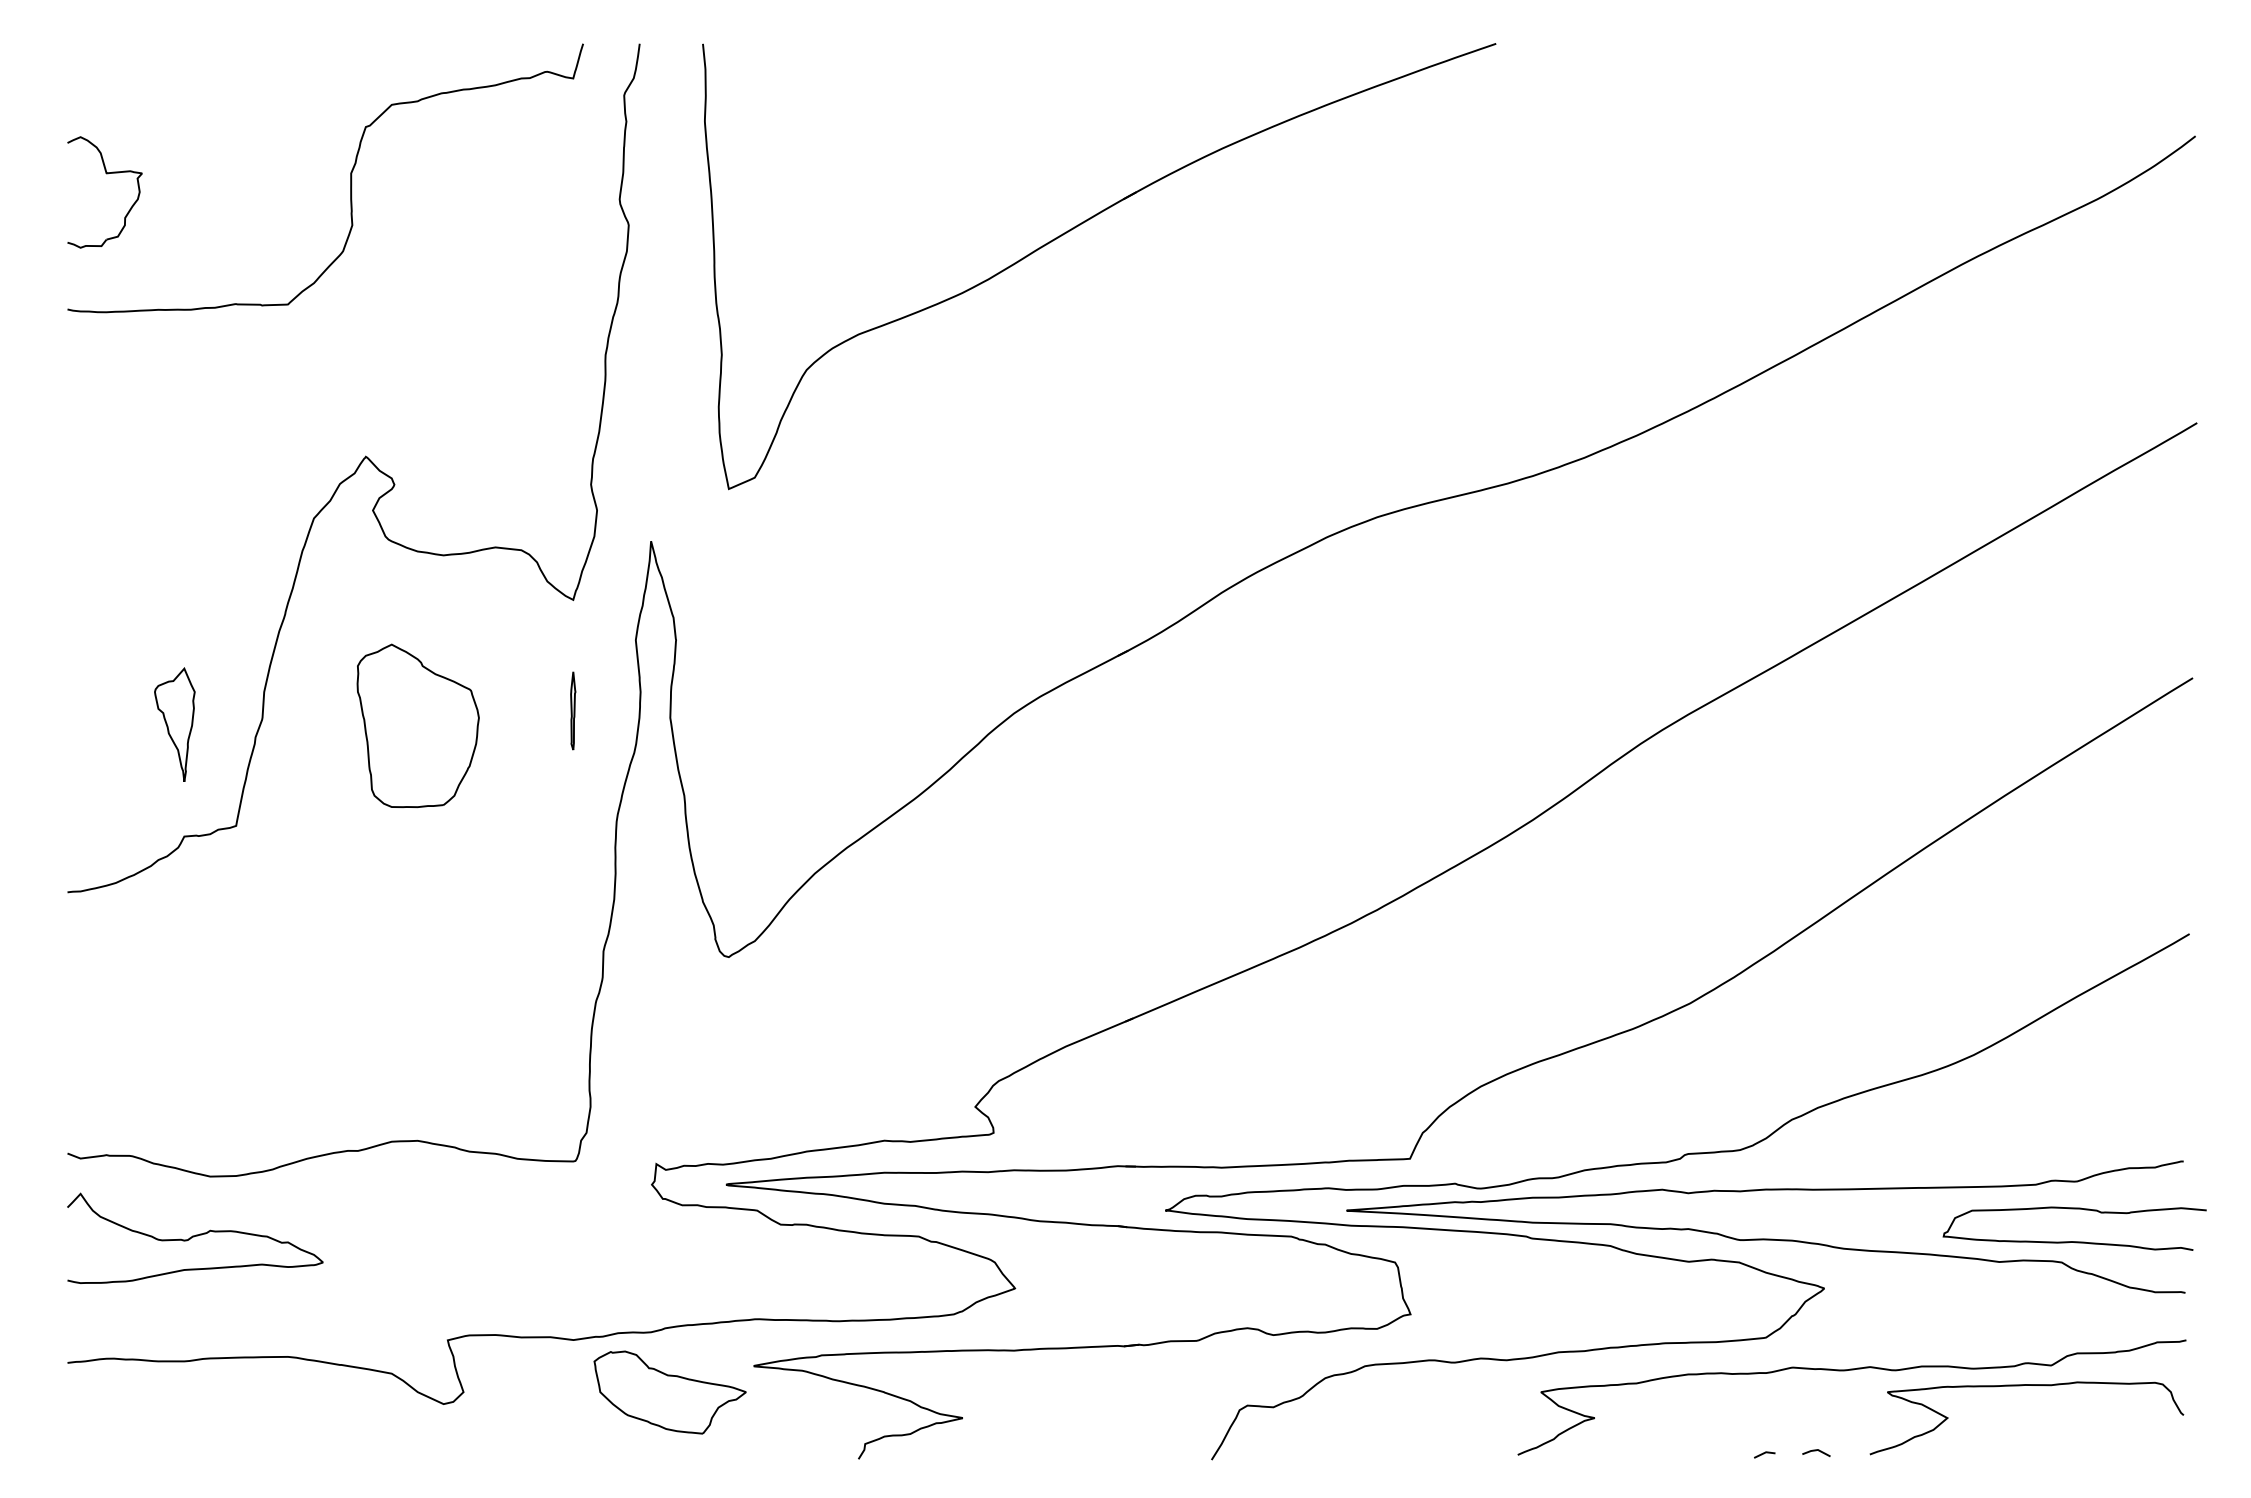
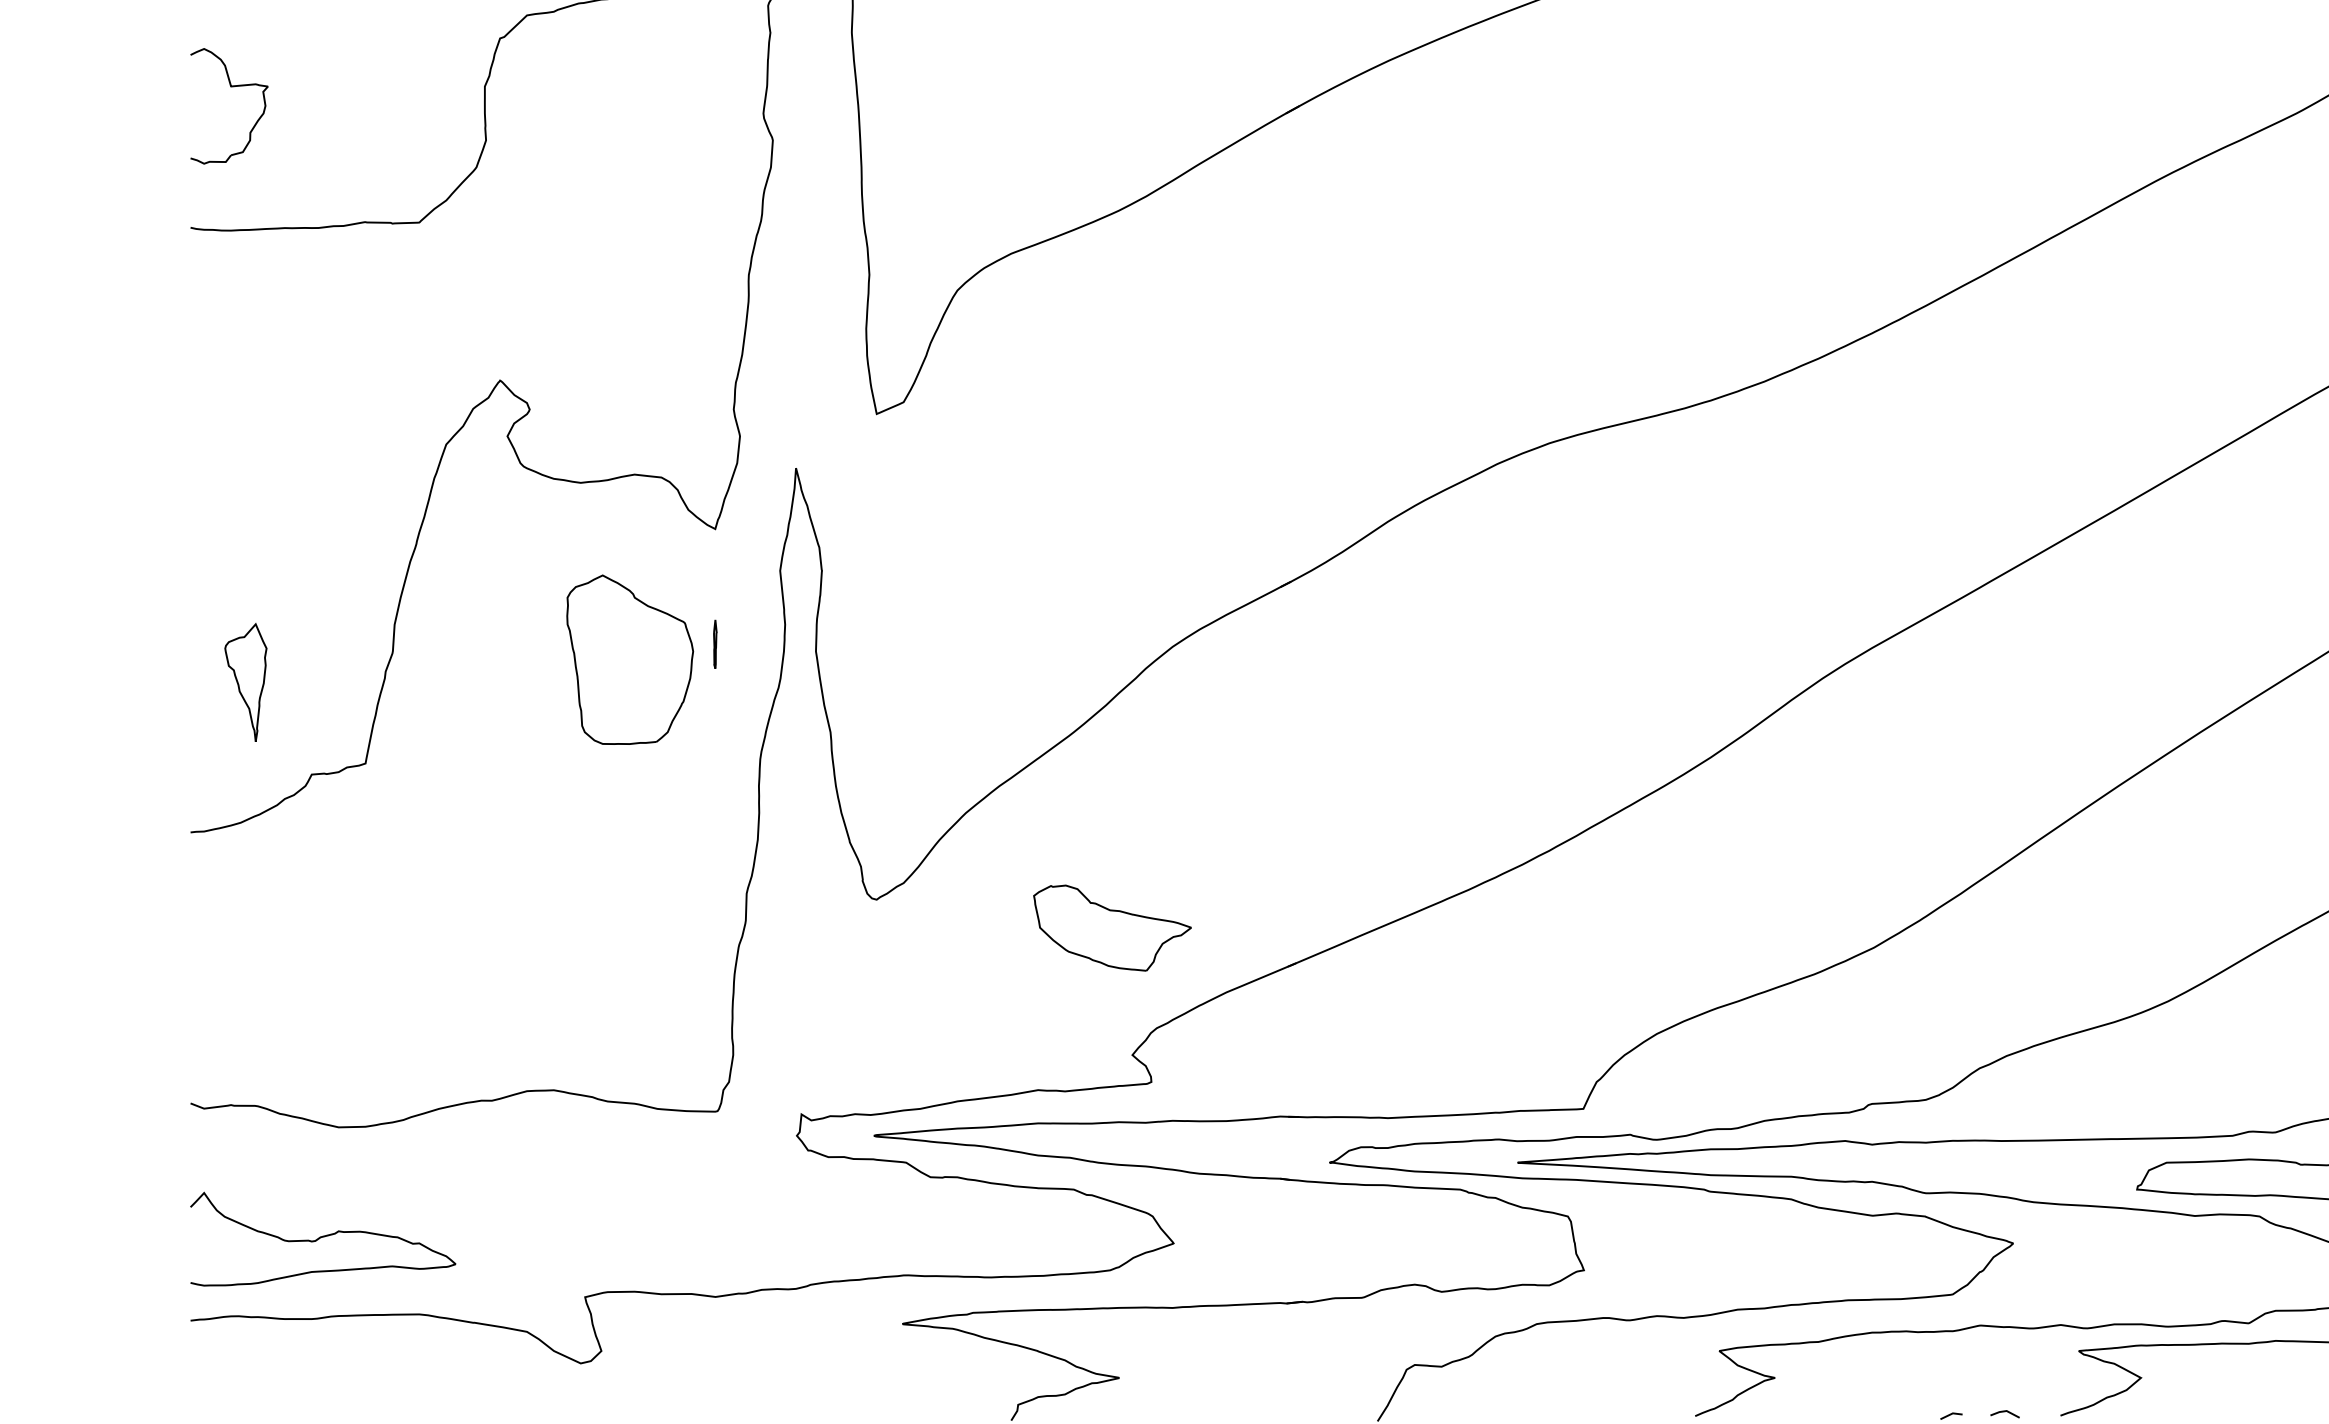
part: (573, 710) -> (715, 643), size x0.6
part: (174, 724) -> (245, 682), moved
part: (417, 725) -> (629, 659), moved
curve: (195, 1236) -> (323, 1237), moved
part: (669, 1392) -> (1111, 928), moved

